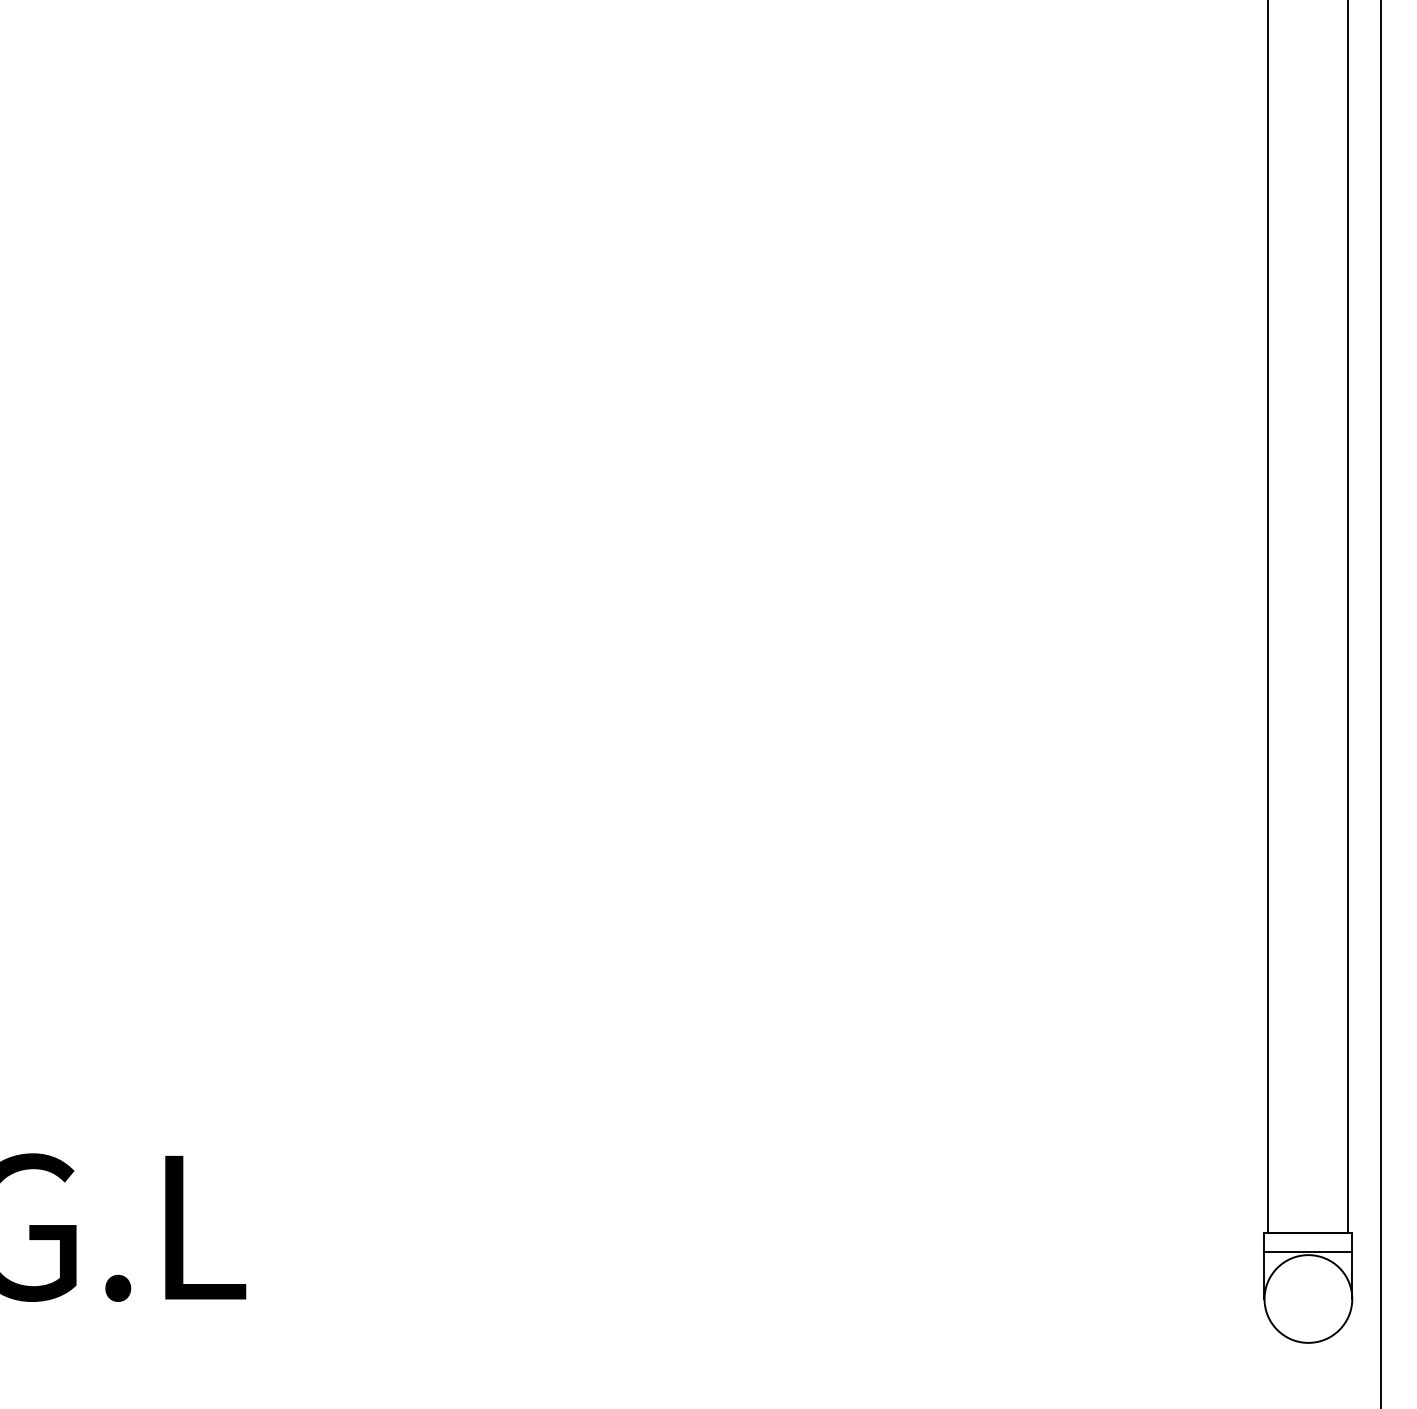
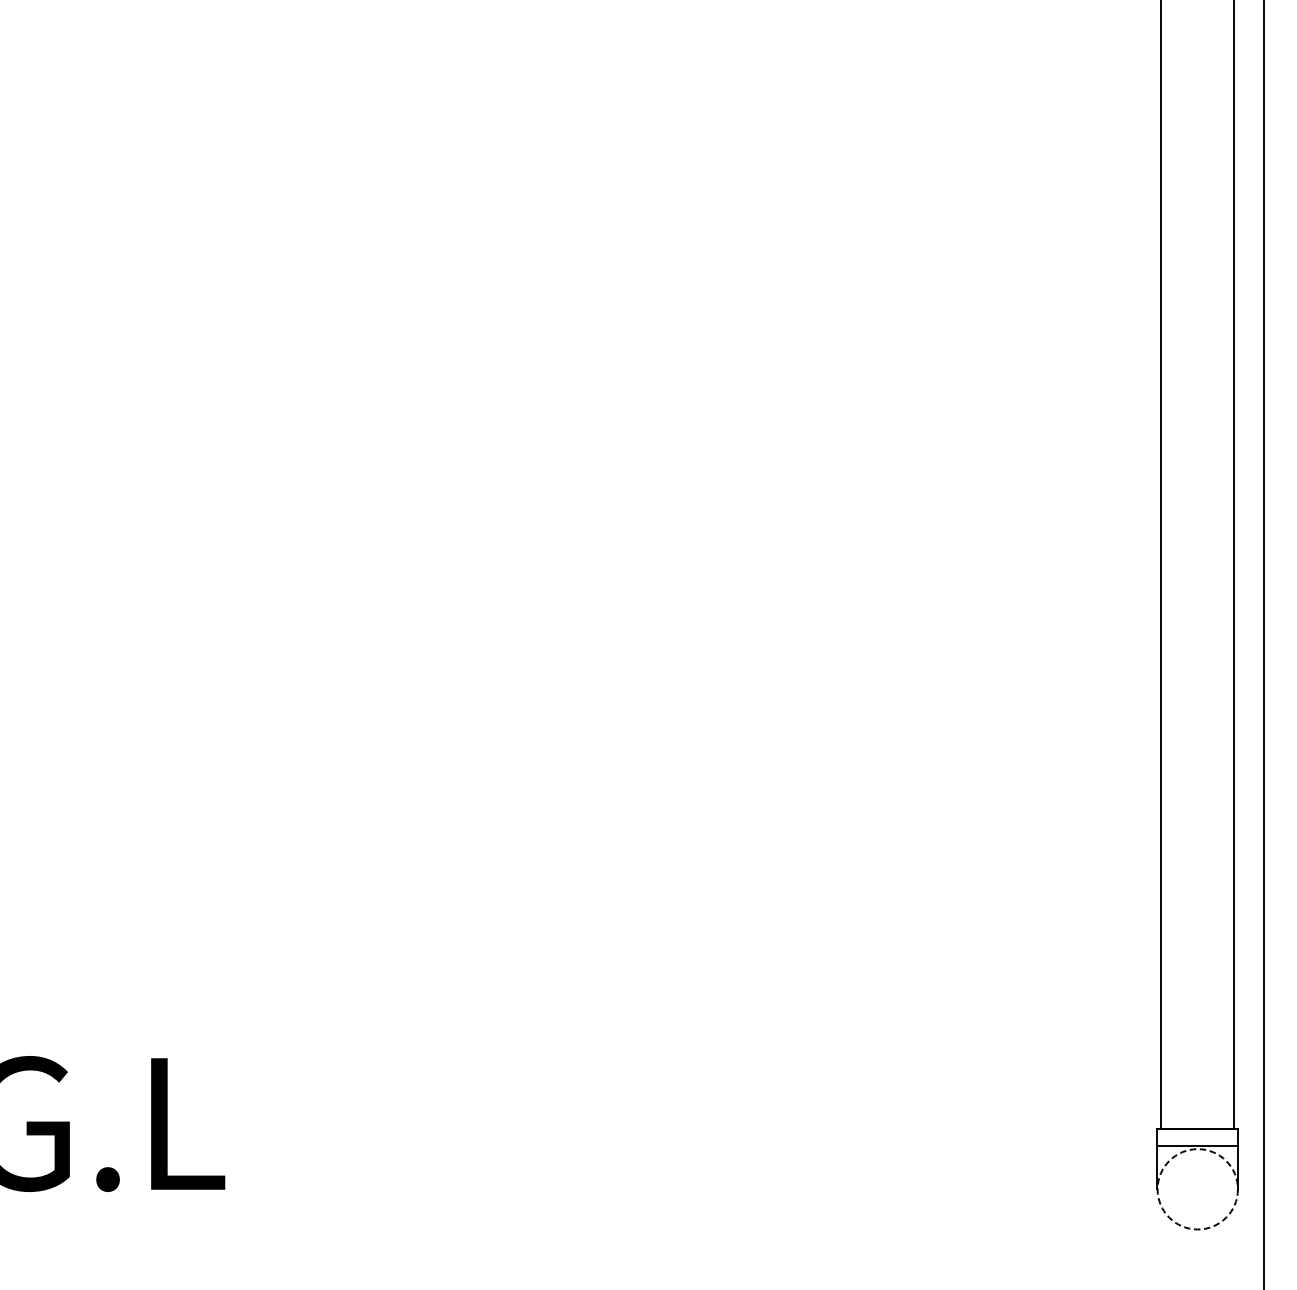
circle: (1308, 1298) -> (1197, 1188), solid -> dashed

